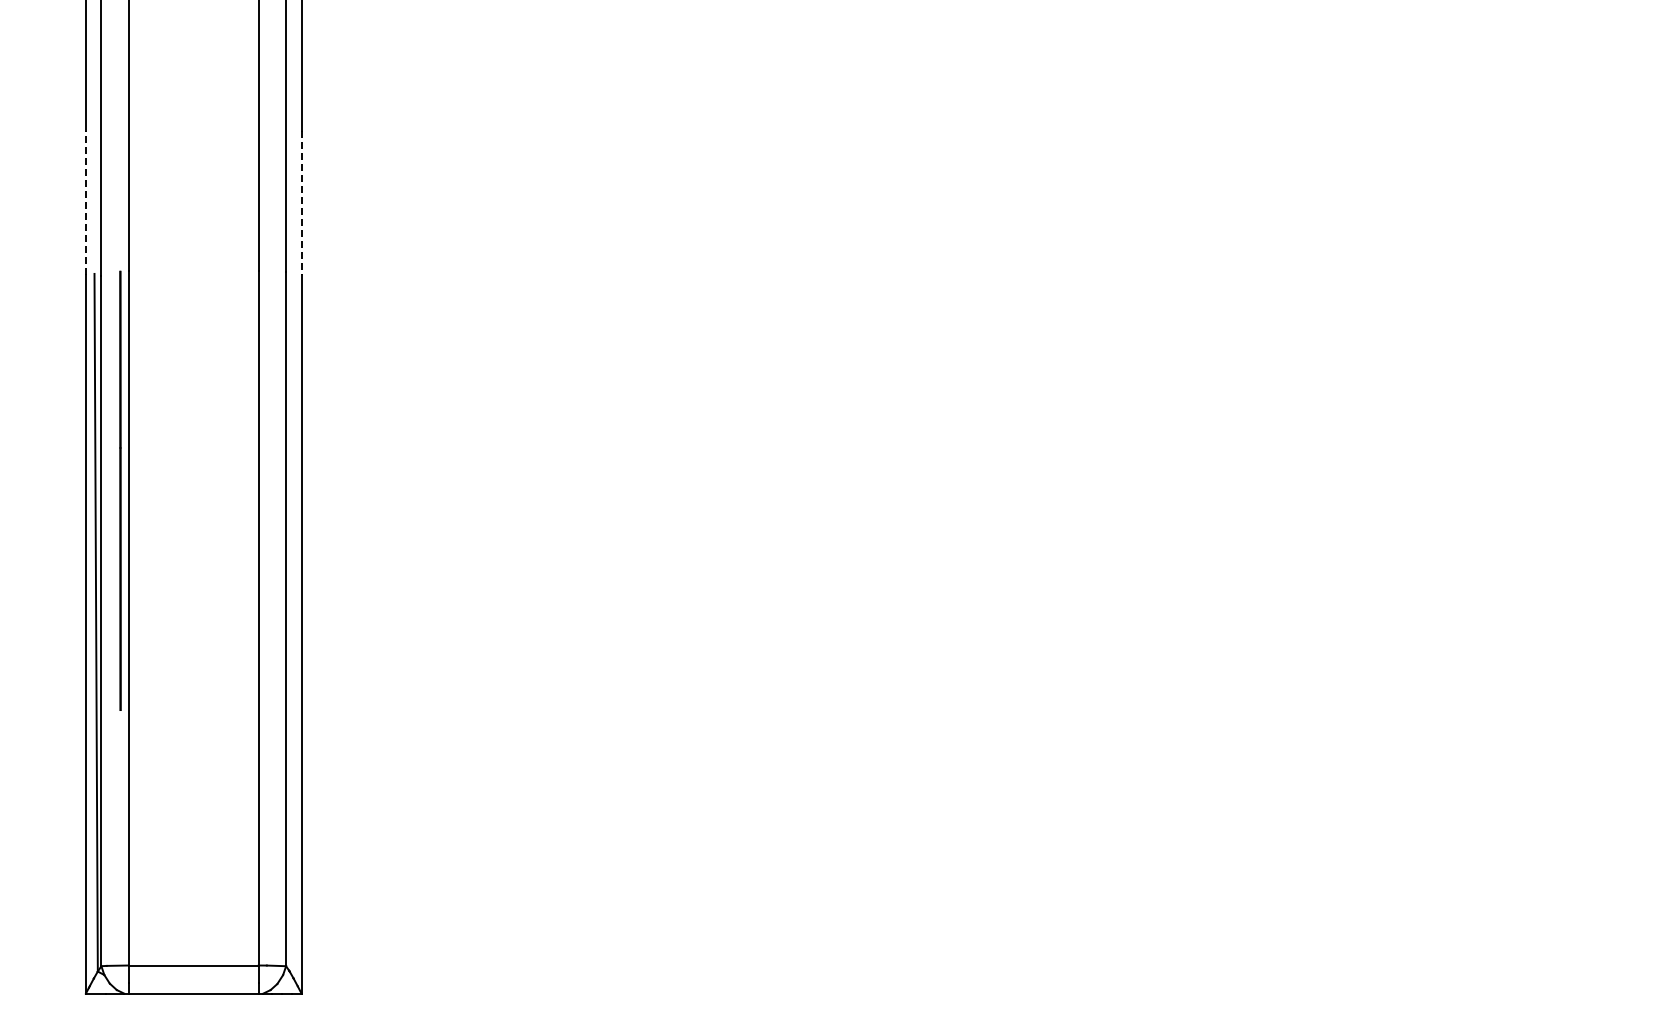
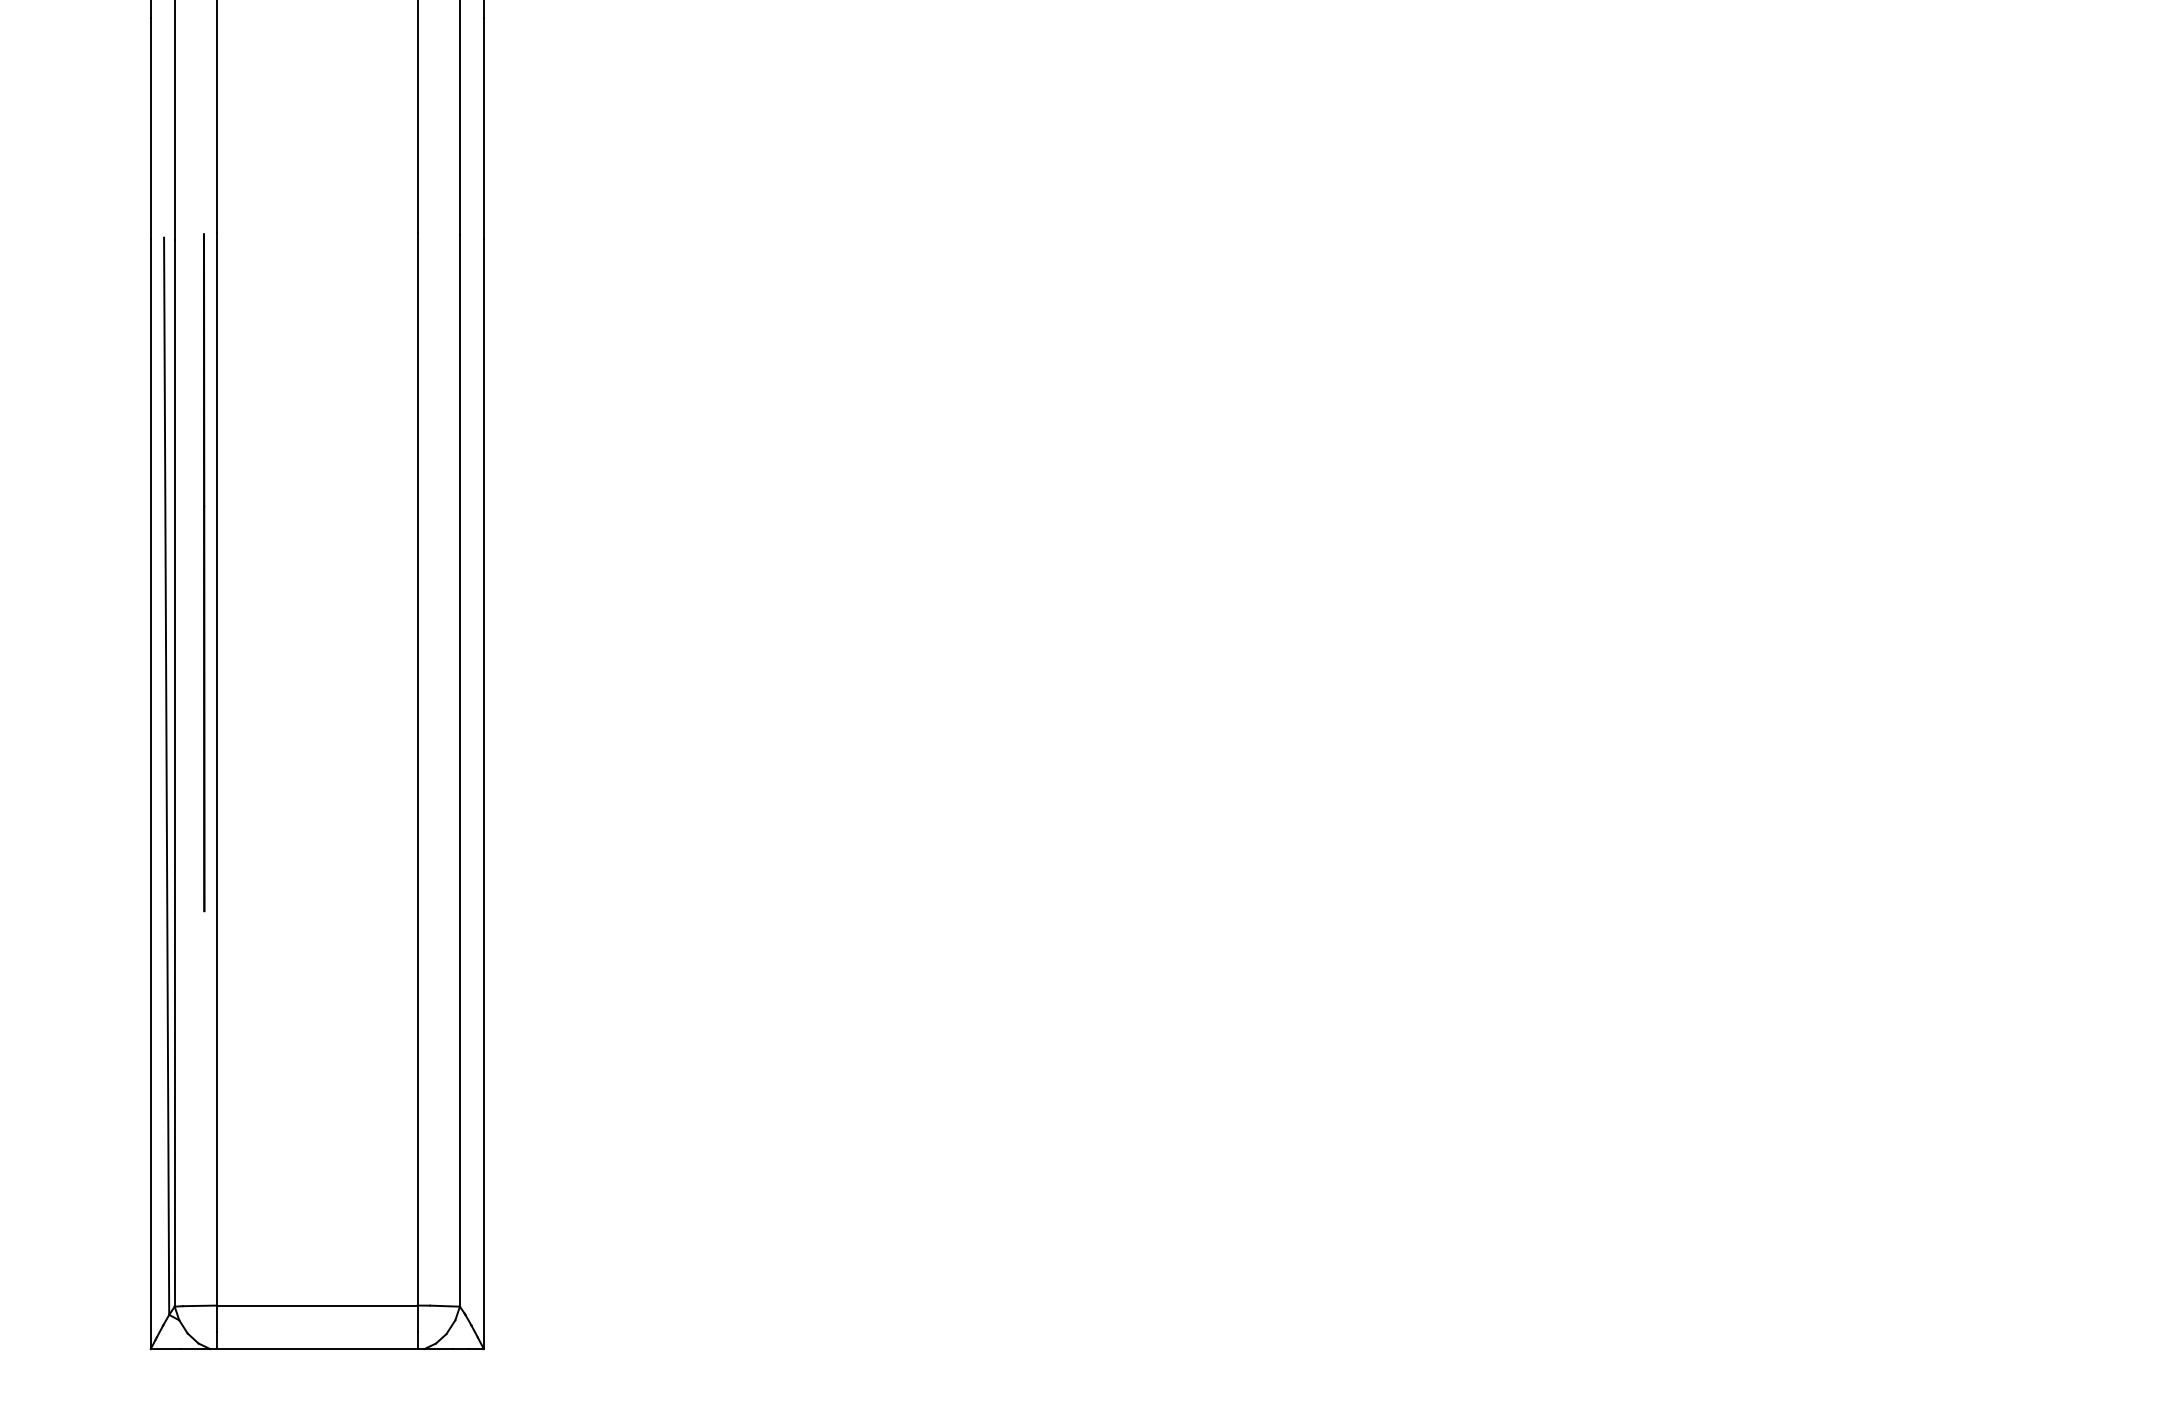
line: (85, 202) -> (150, 127), dashed -> solid
line: (301, 202) -> (483, 127), dashed -> solid

